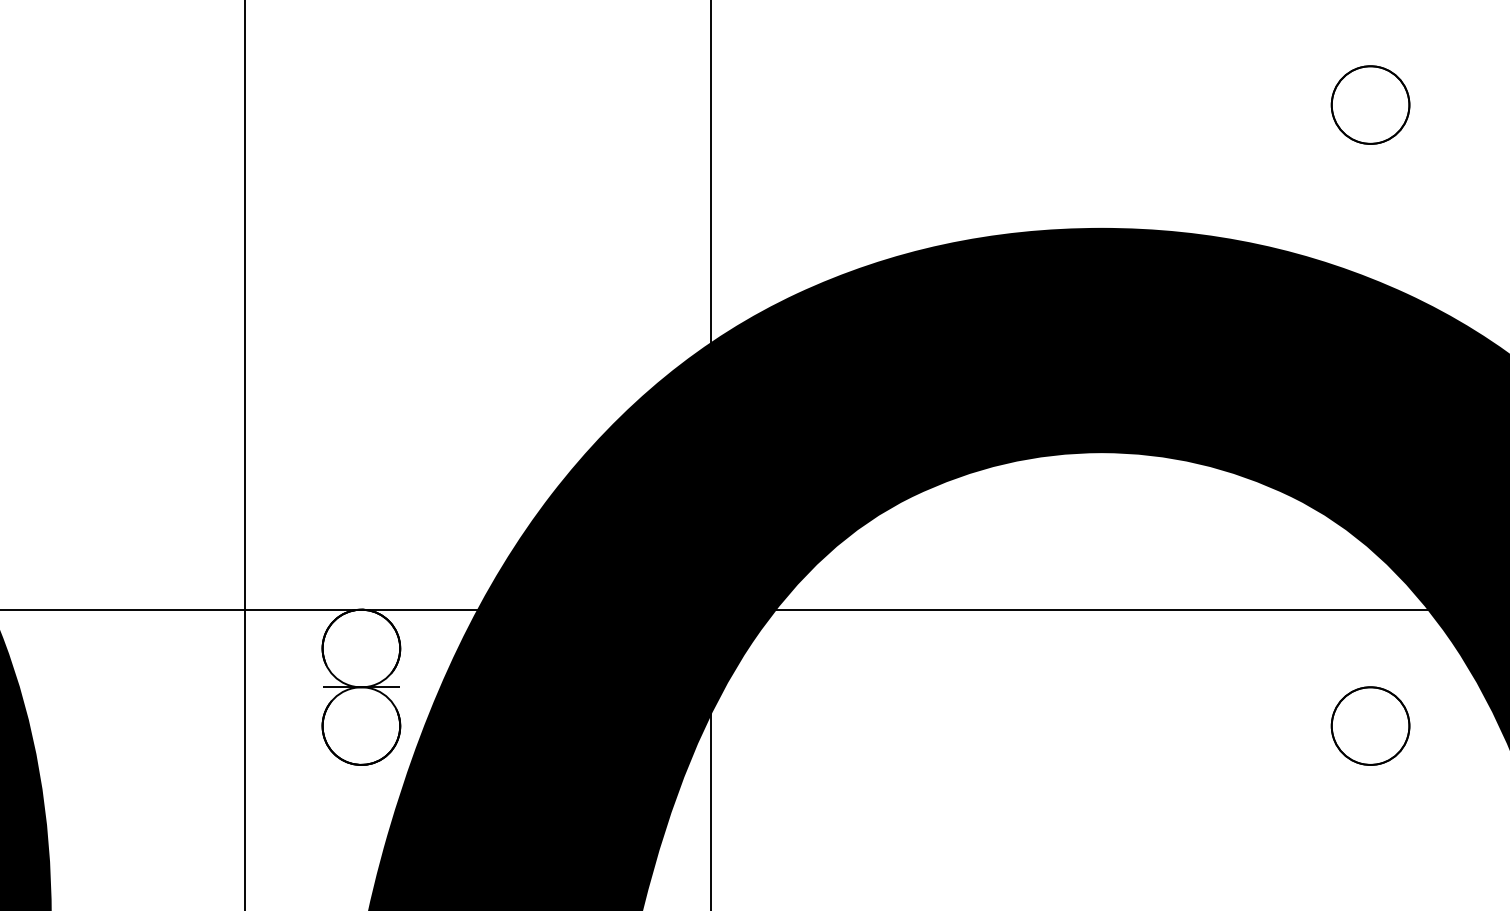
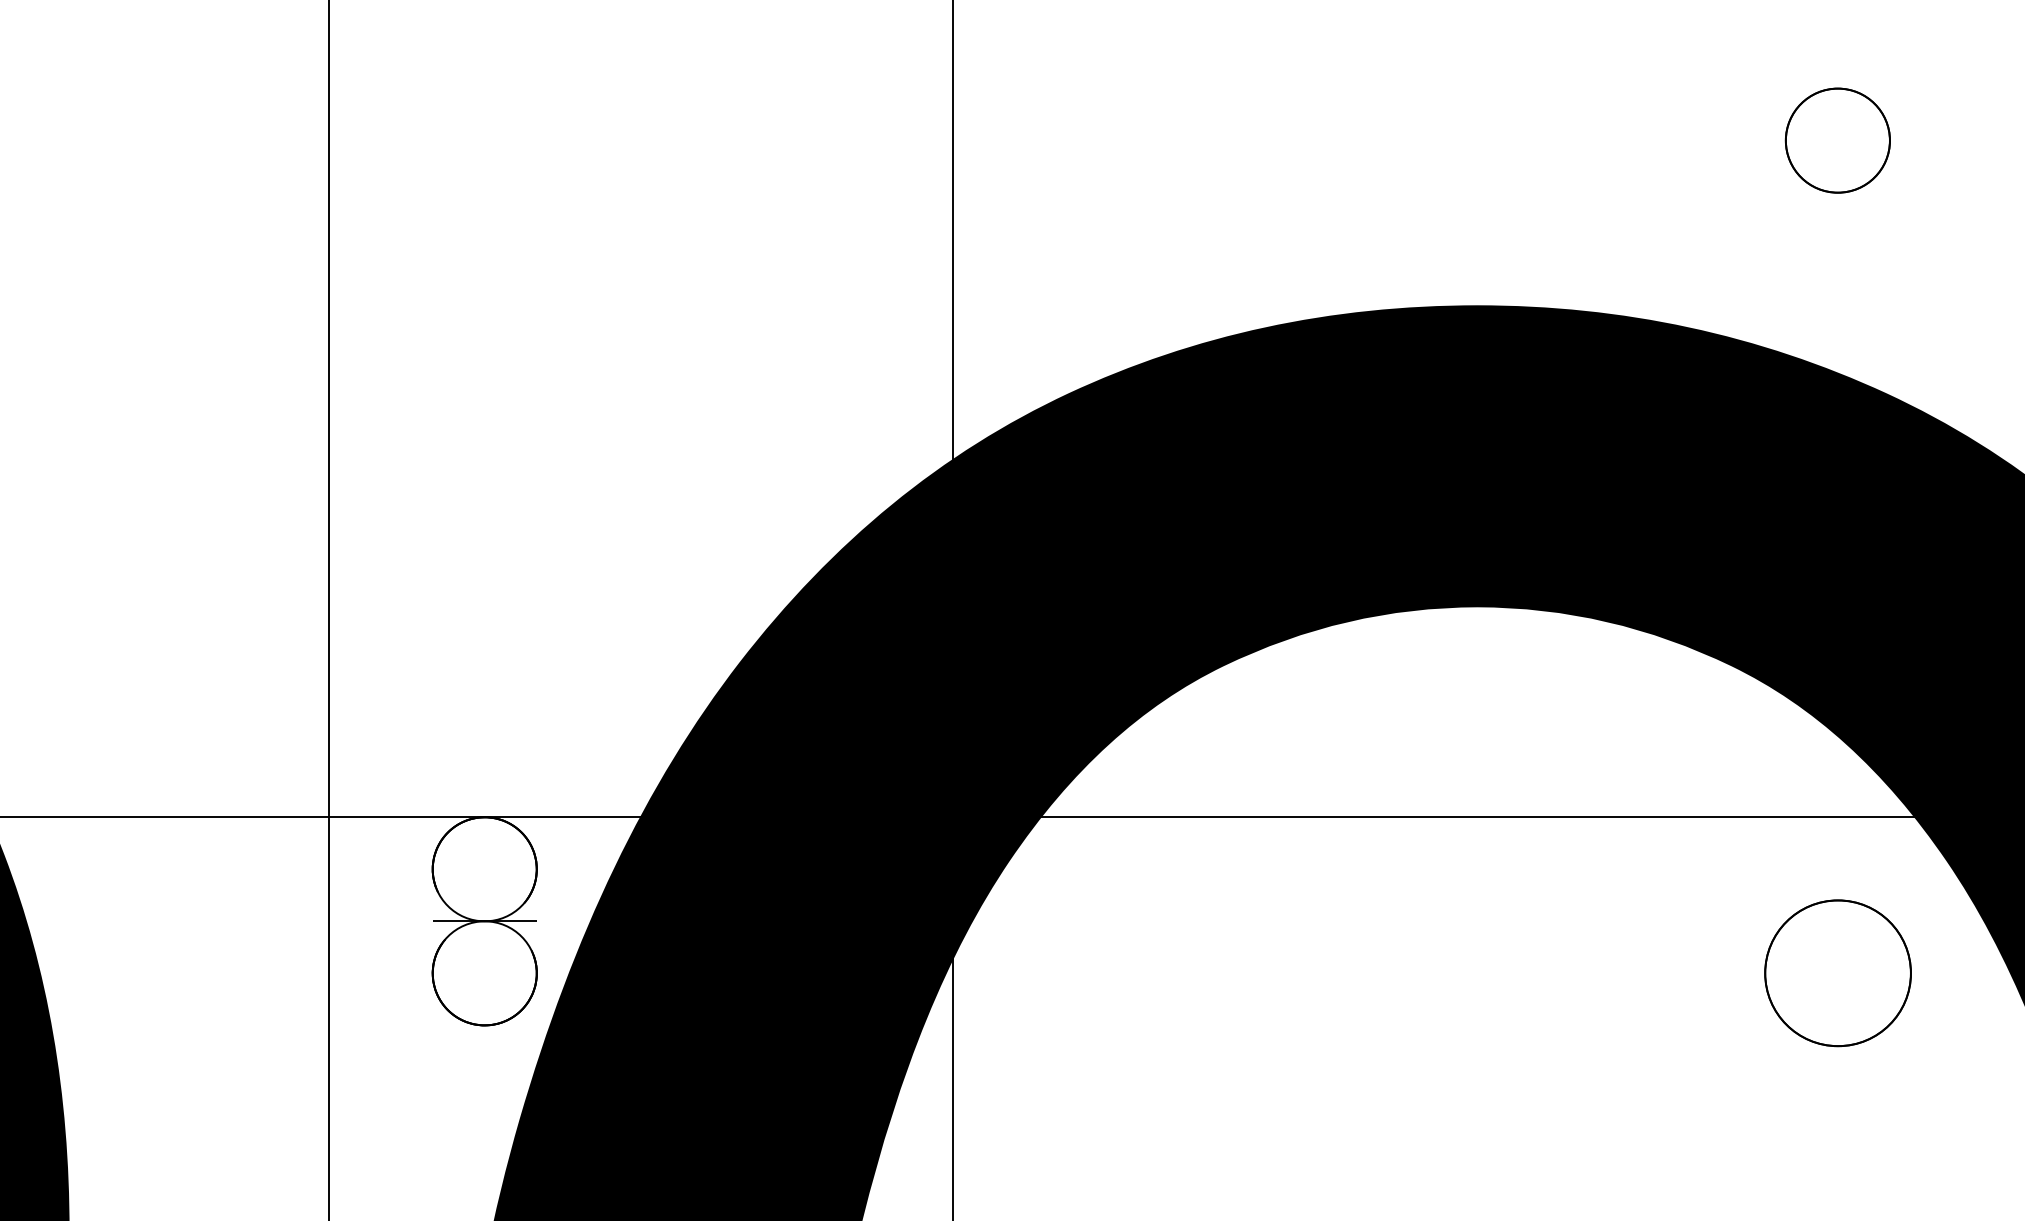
part: (1370, 726) -> (1837, 973), size x1.4

